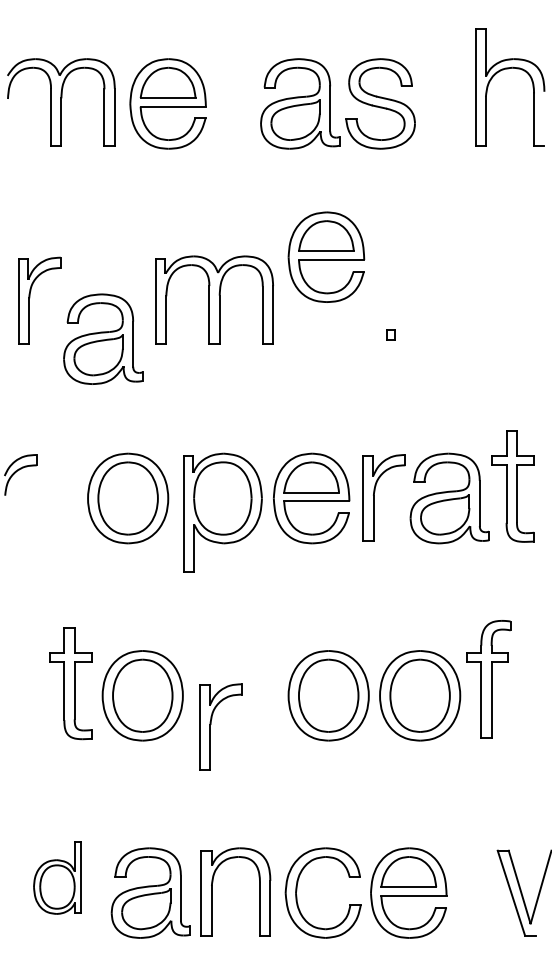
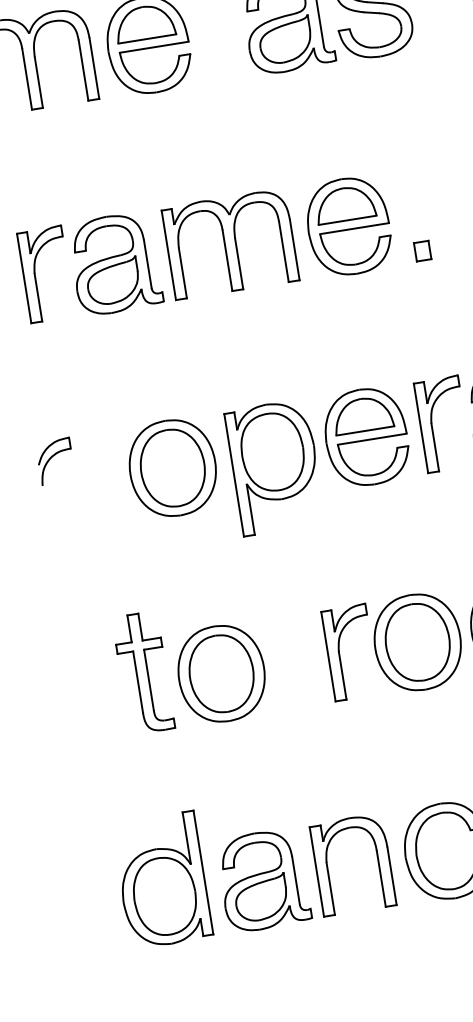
part: (326, 256) -> (348, 225), moved
part: (390, 334) -> (421, 250), size x1.67
part: (103, 338) -> (115, 263), moved
part: (211, 724) -> (339, 651), moved
part: (57, 877) -> (162, 879), size x1.67

